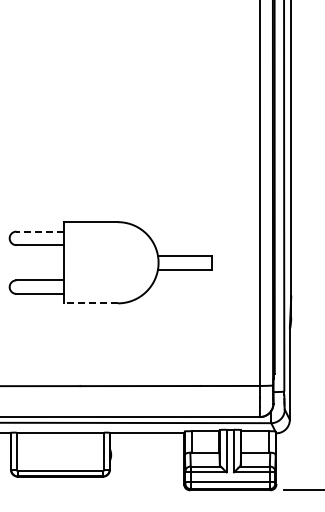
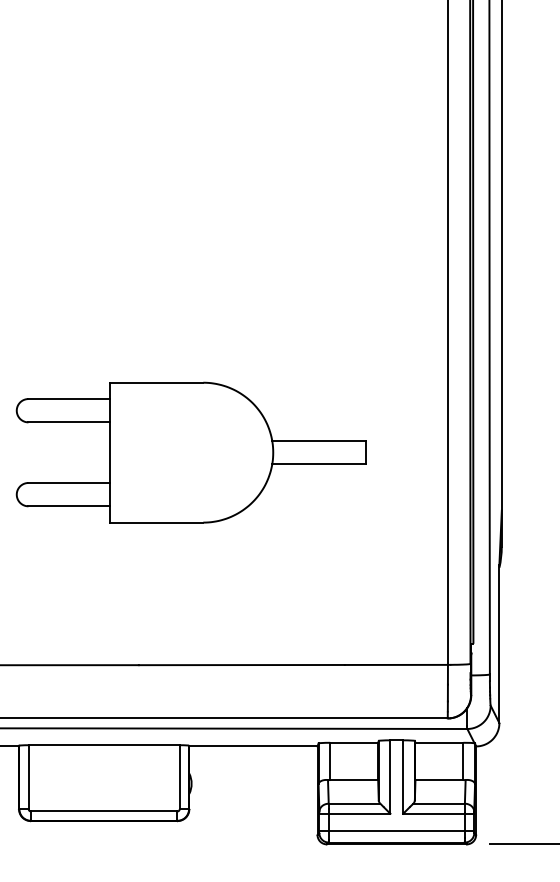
line: (40, 231) -> (69, 398), dashed -> solid
line: (90, 303) -> (155, 522), dashed -> solid

